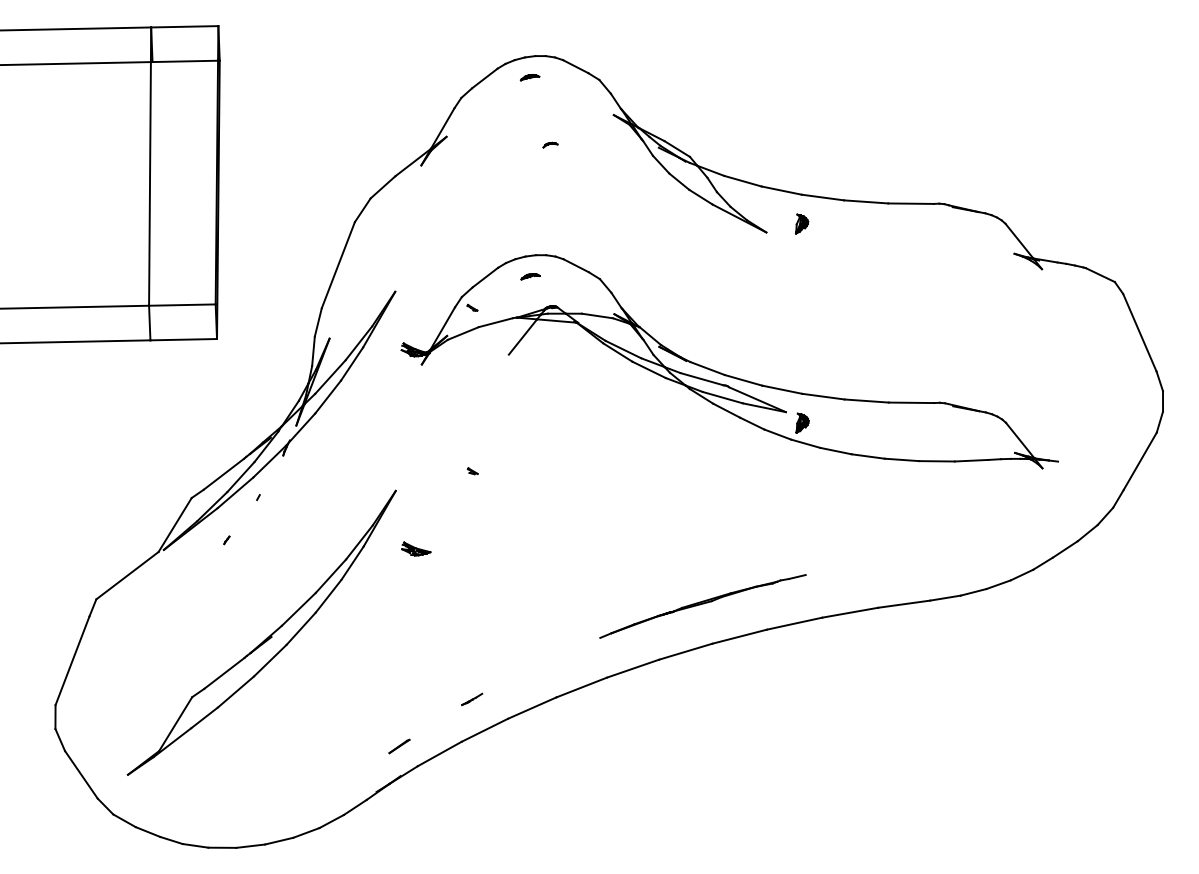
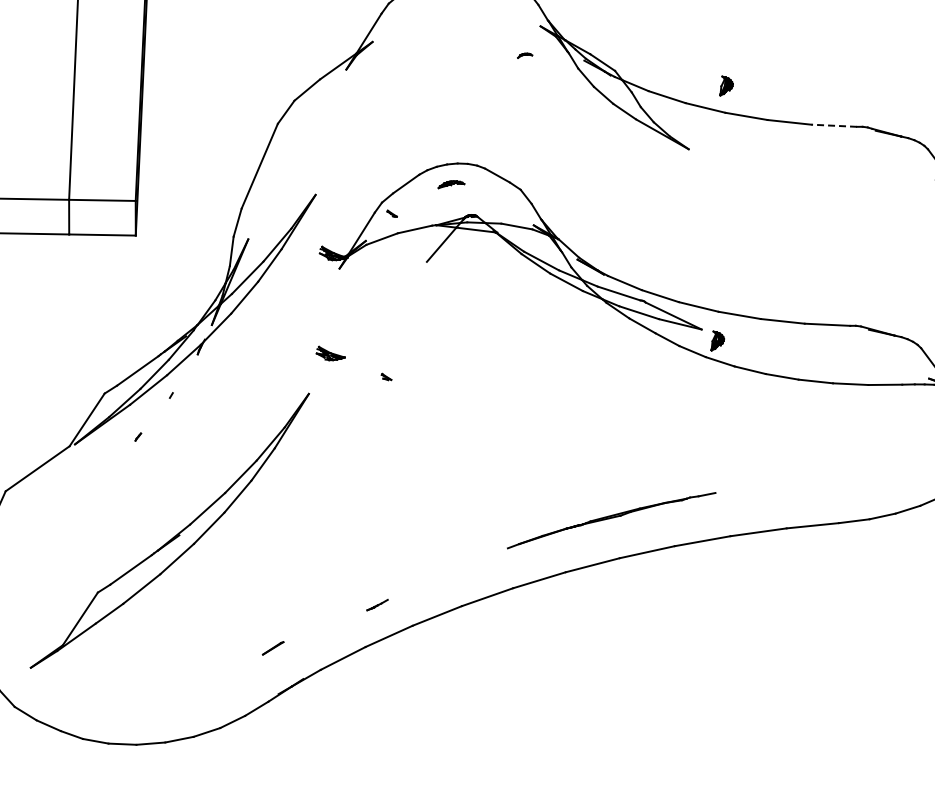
part: (550, 144) -> (525, 55), moved
line: (911, 203) -> (834, 125), solid -> dashed
part: (802, 223) -> (727, 85), moved
part: (530, 276) -> (451, 184), size x1.4
part: (416, 548) -> (331, 353), moved
line: (399, 746) -> (273, 648), moved

